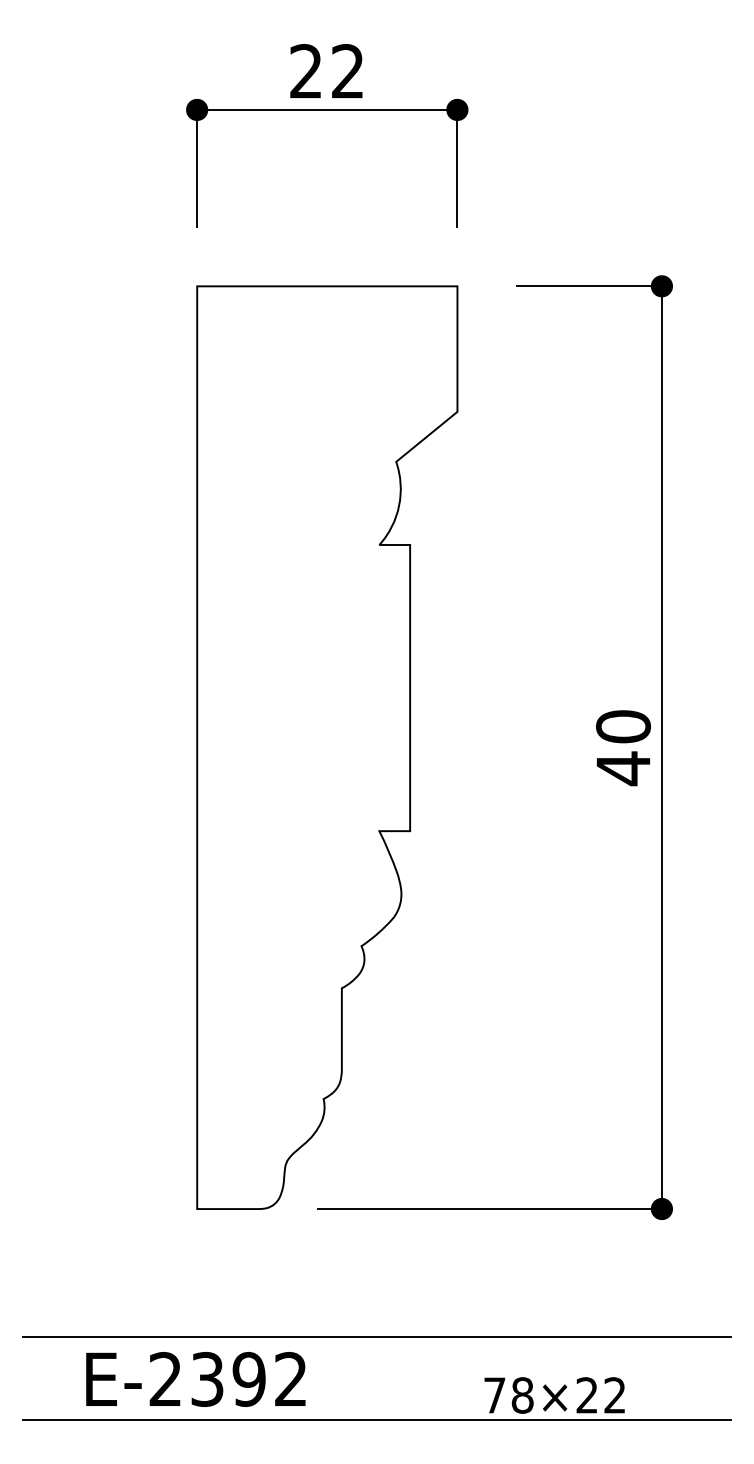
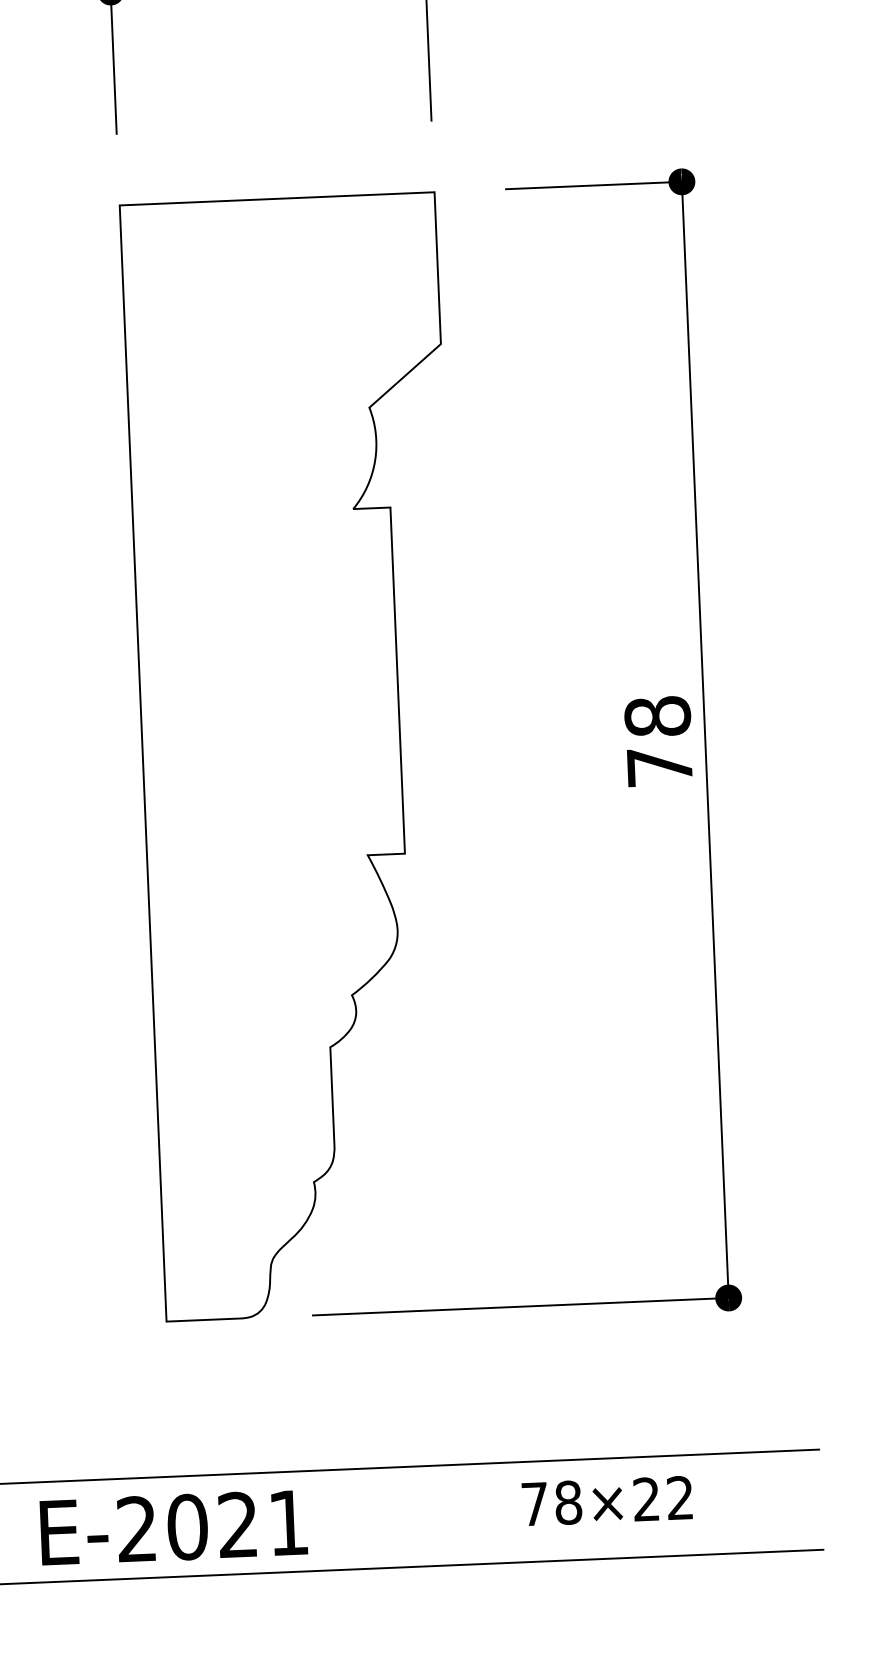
text: (623, 748) -> (658, 742), 40 -> 78
text: (248, 1379) -> (237, 1525), E-2392 -> E-2021
text: (554, 1395) -> (607, 1501), moved

